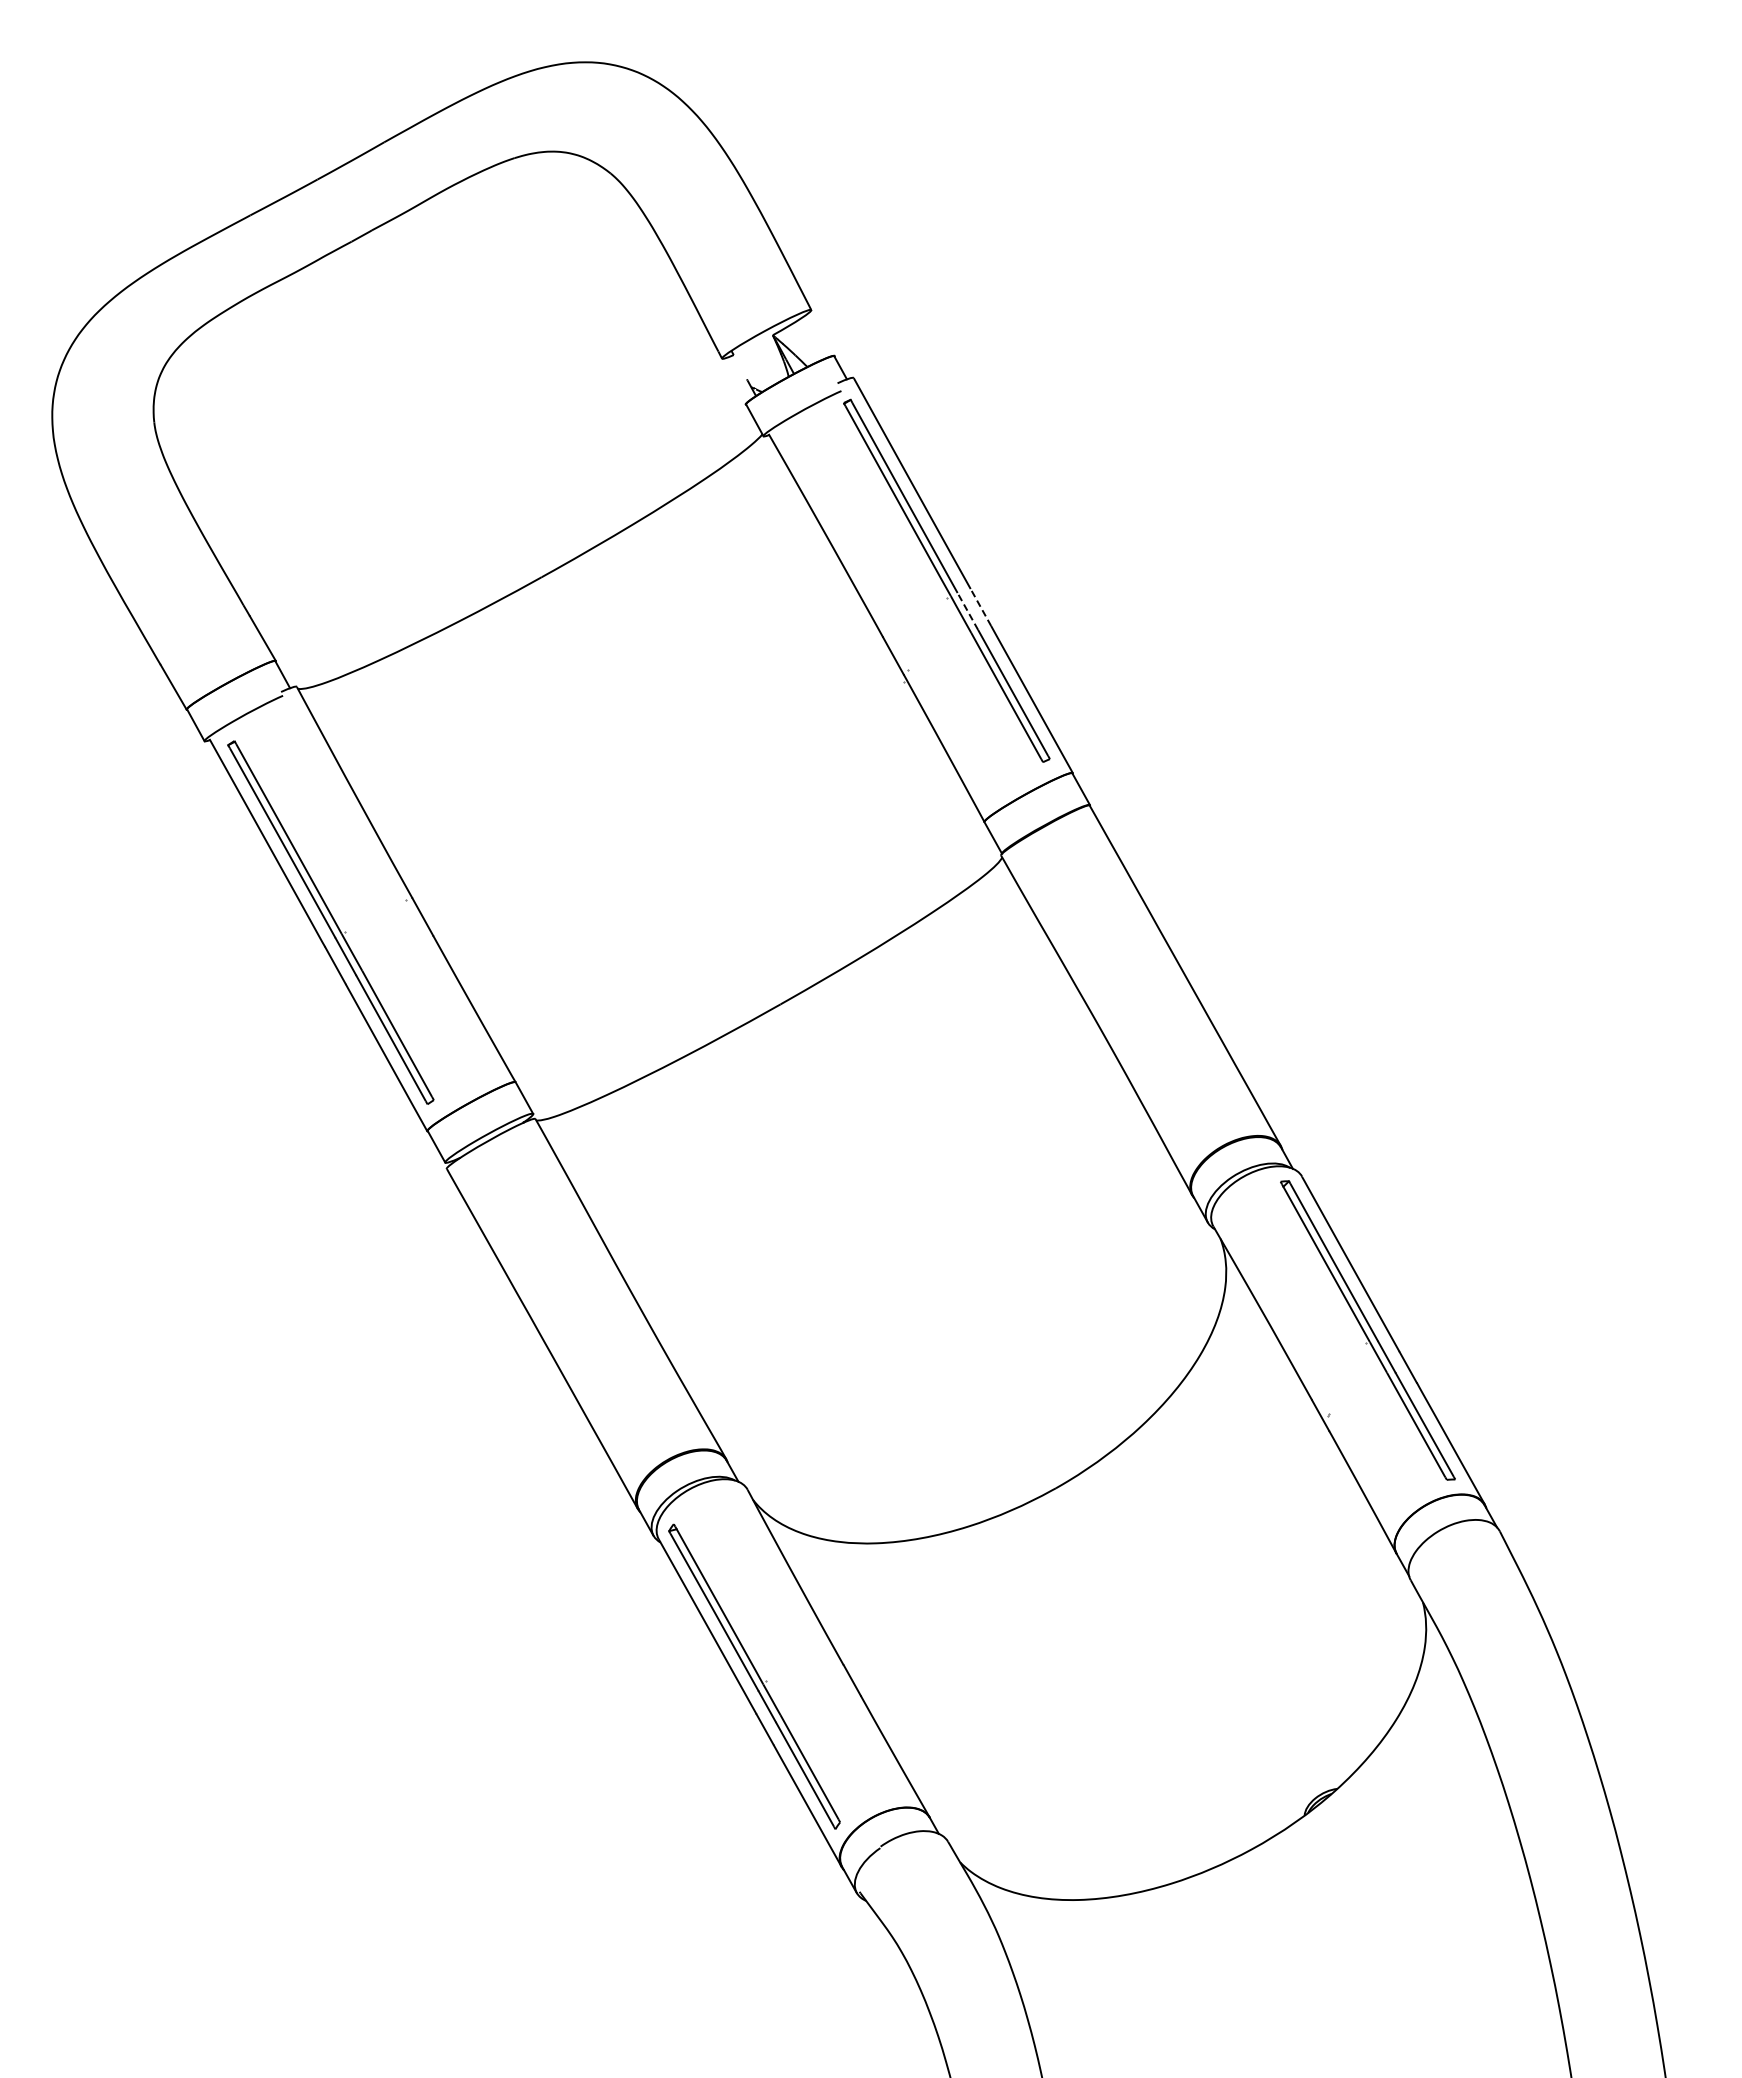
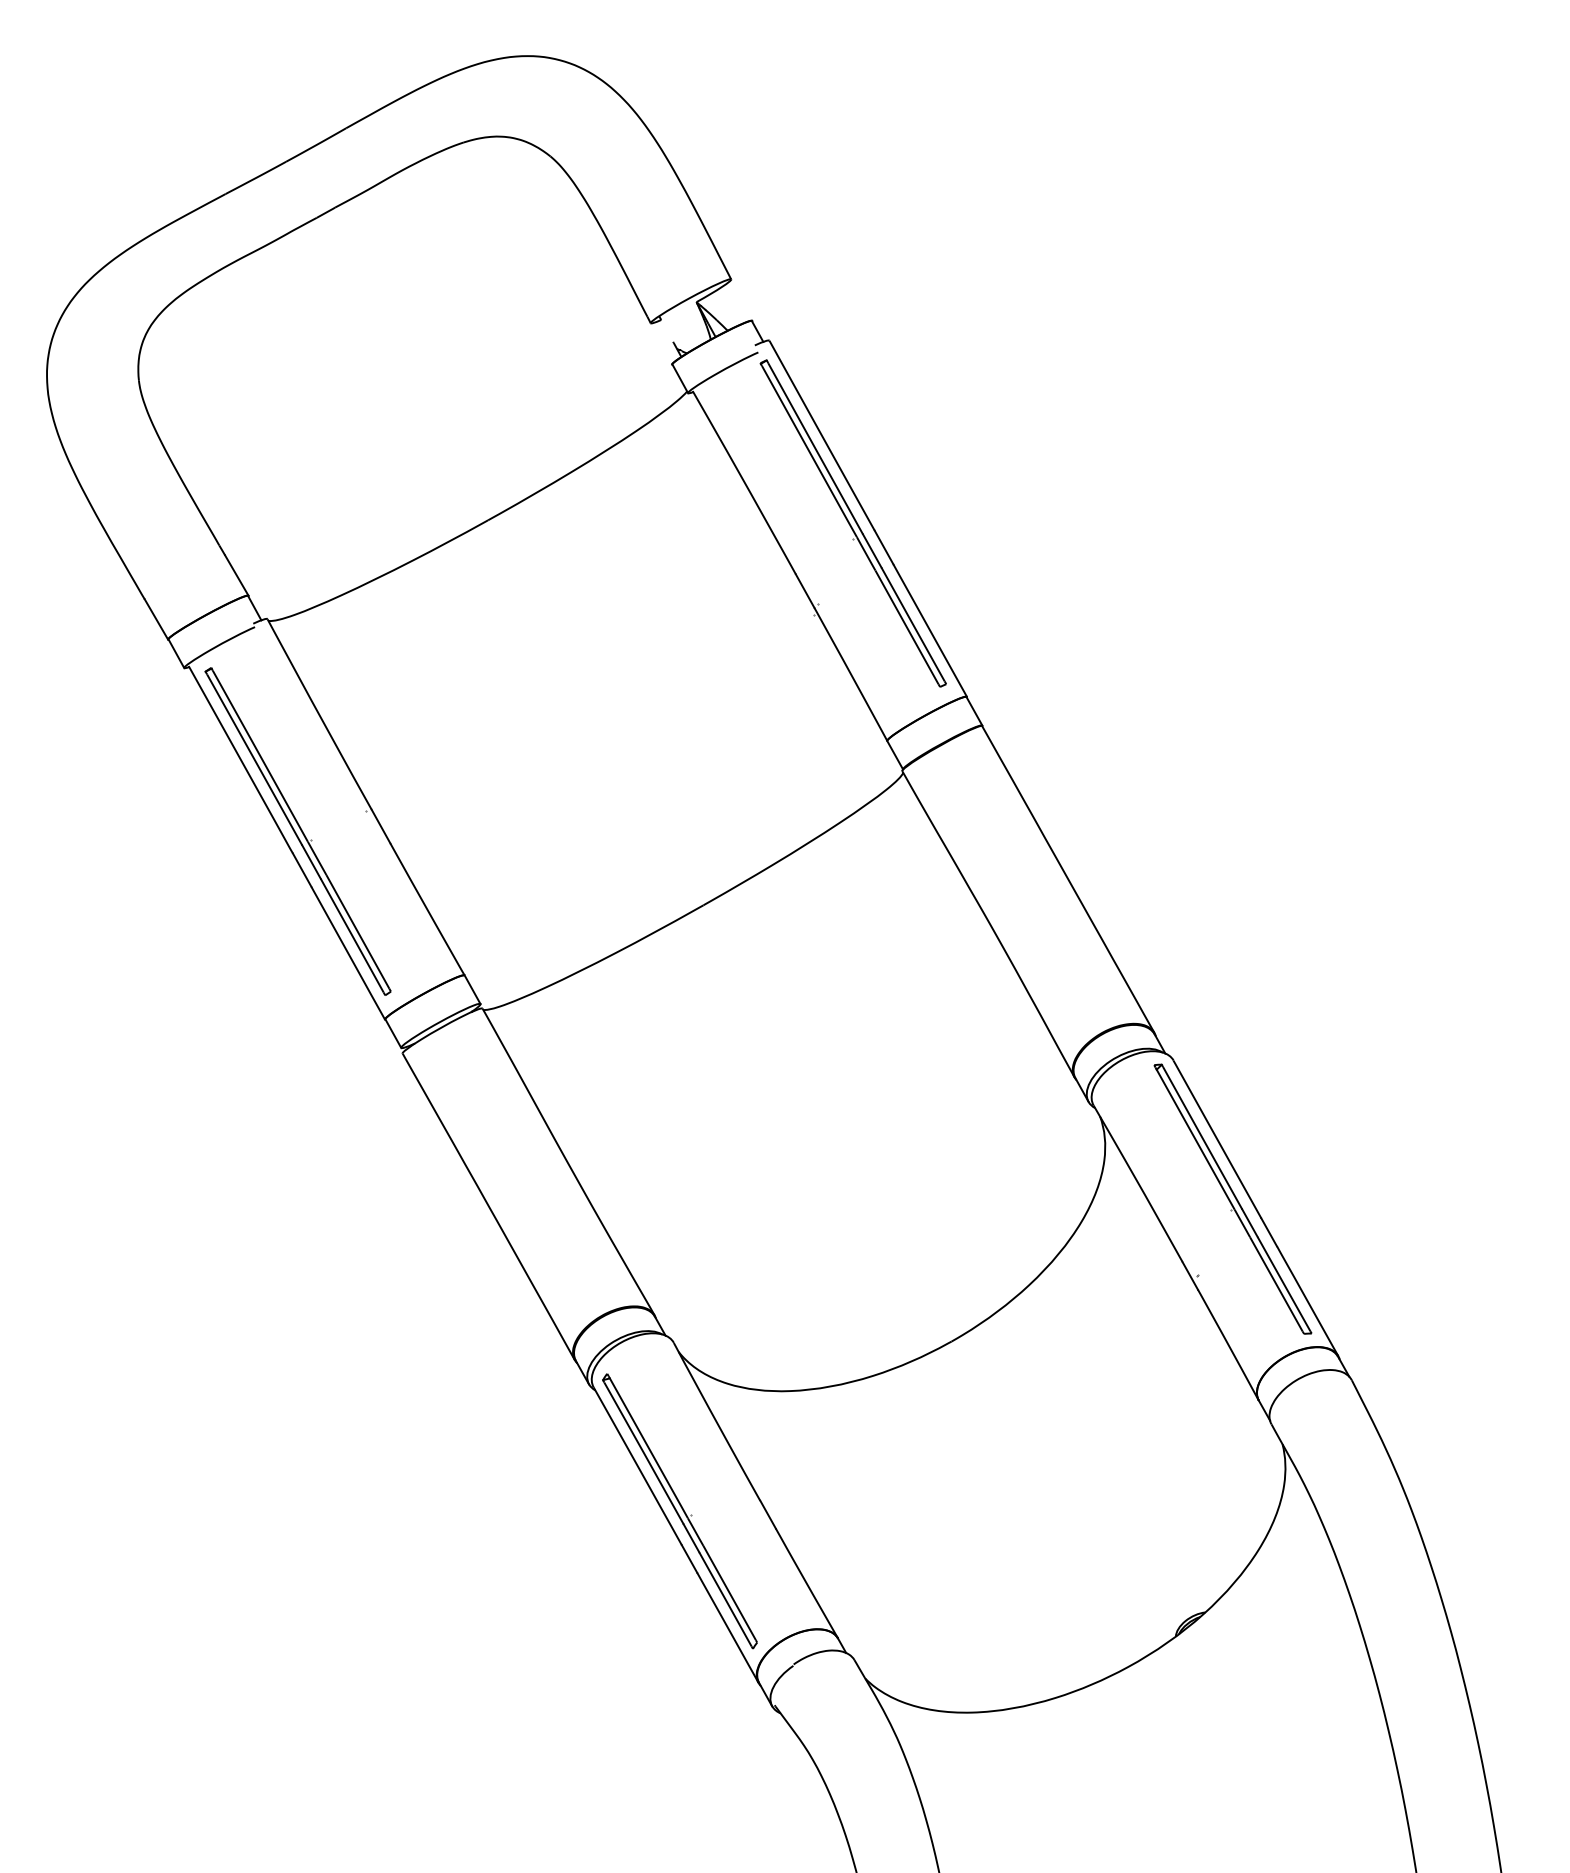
line: (980, 607) -> (883, 547), dashed -> solid
line: (967, 611) -> (871, 551), dashed -> solid

